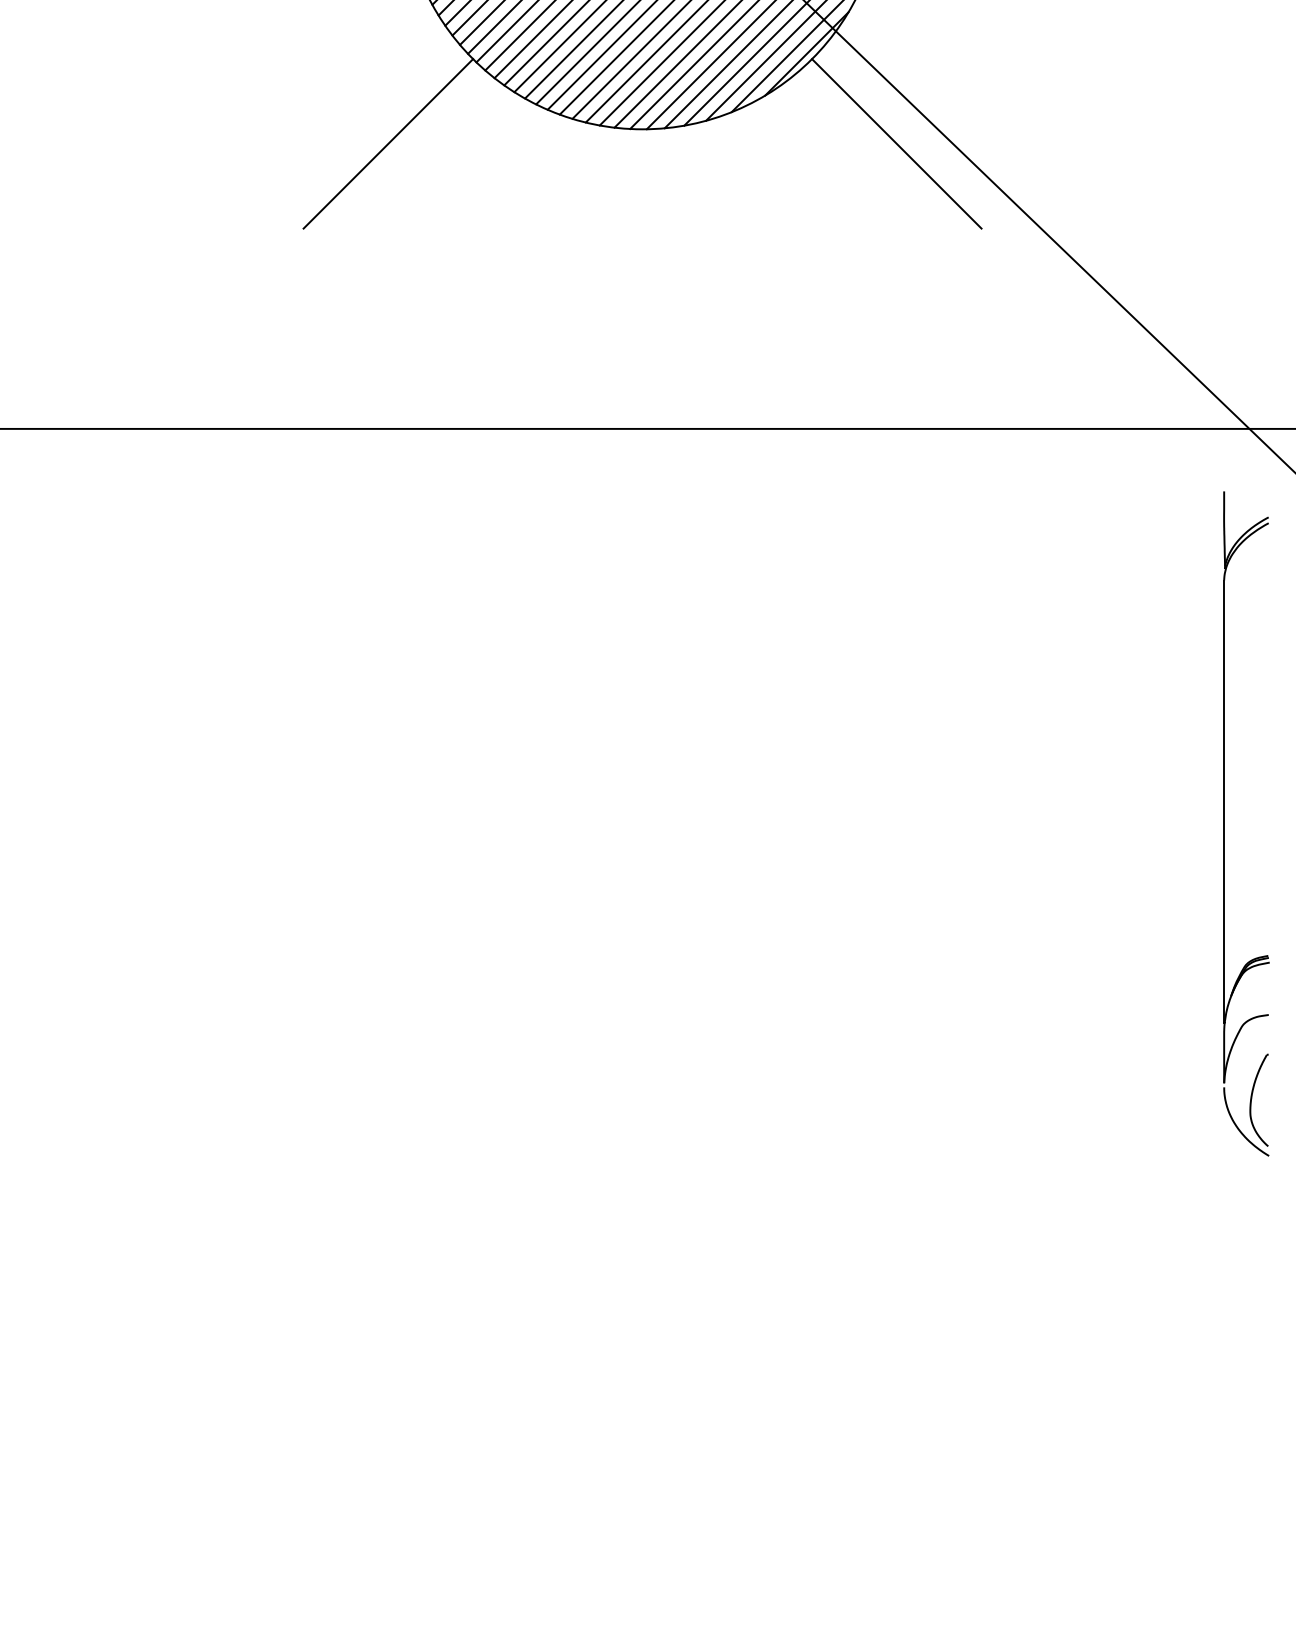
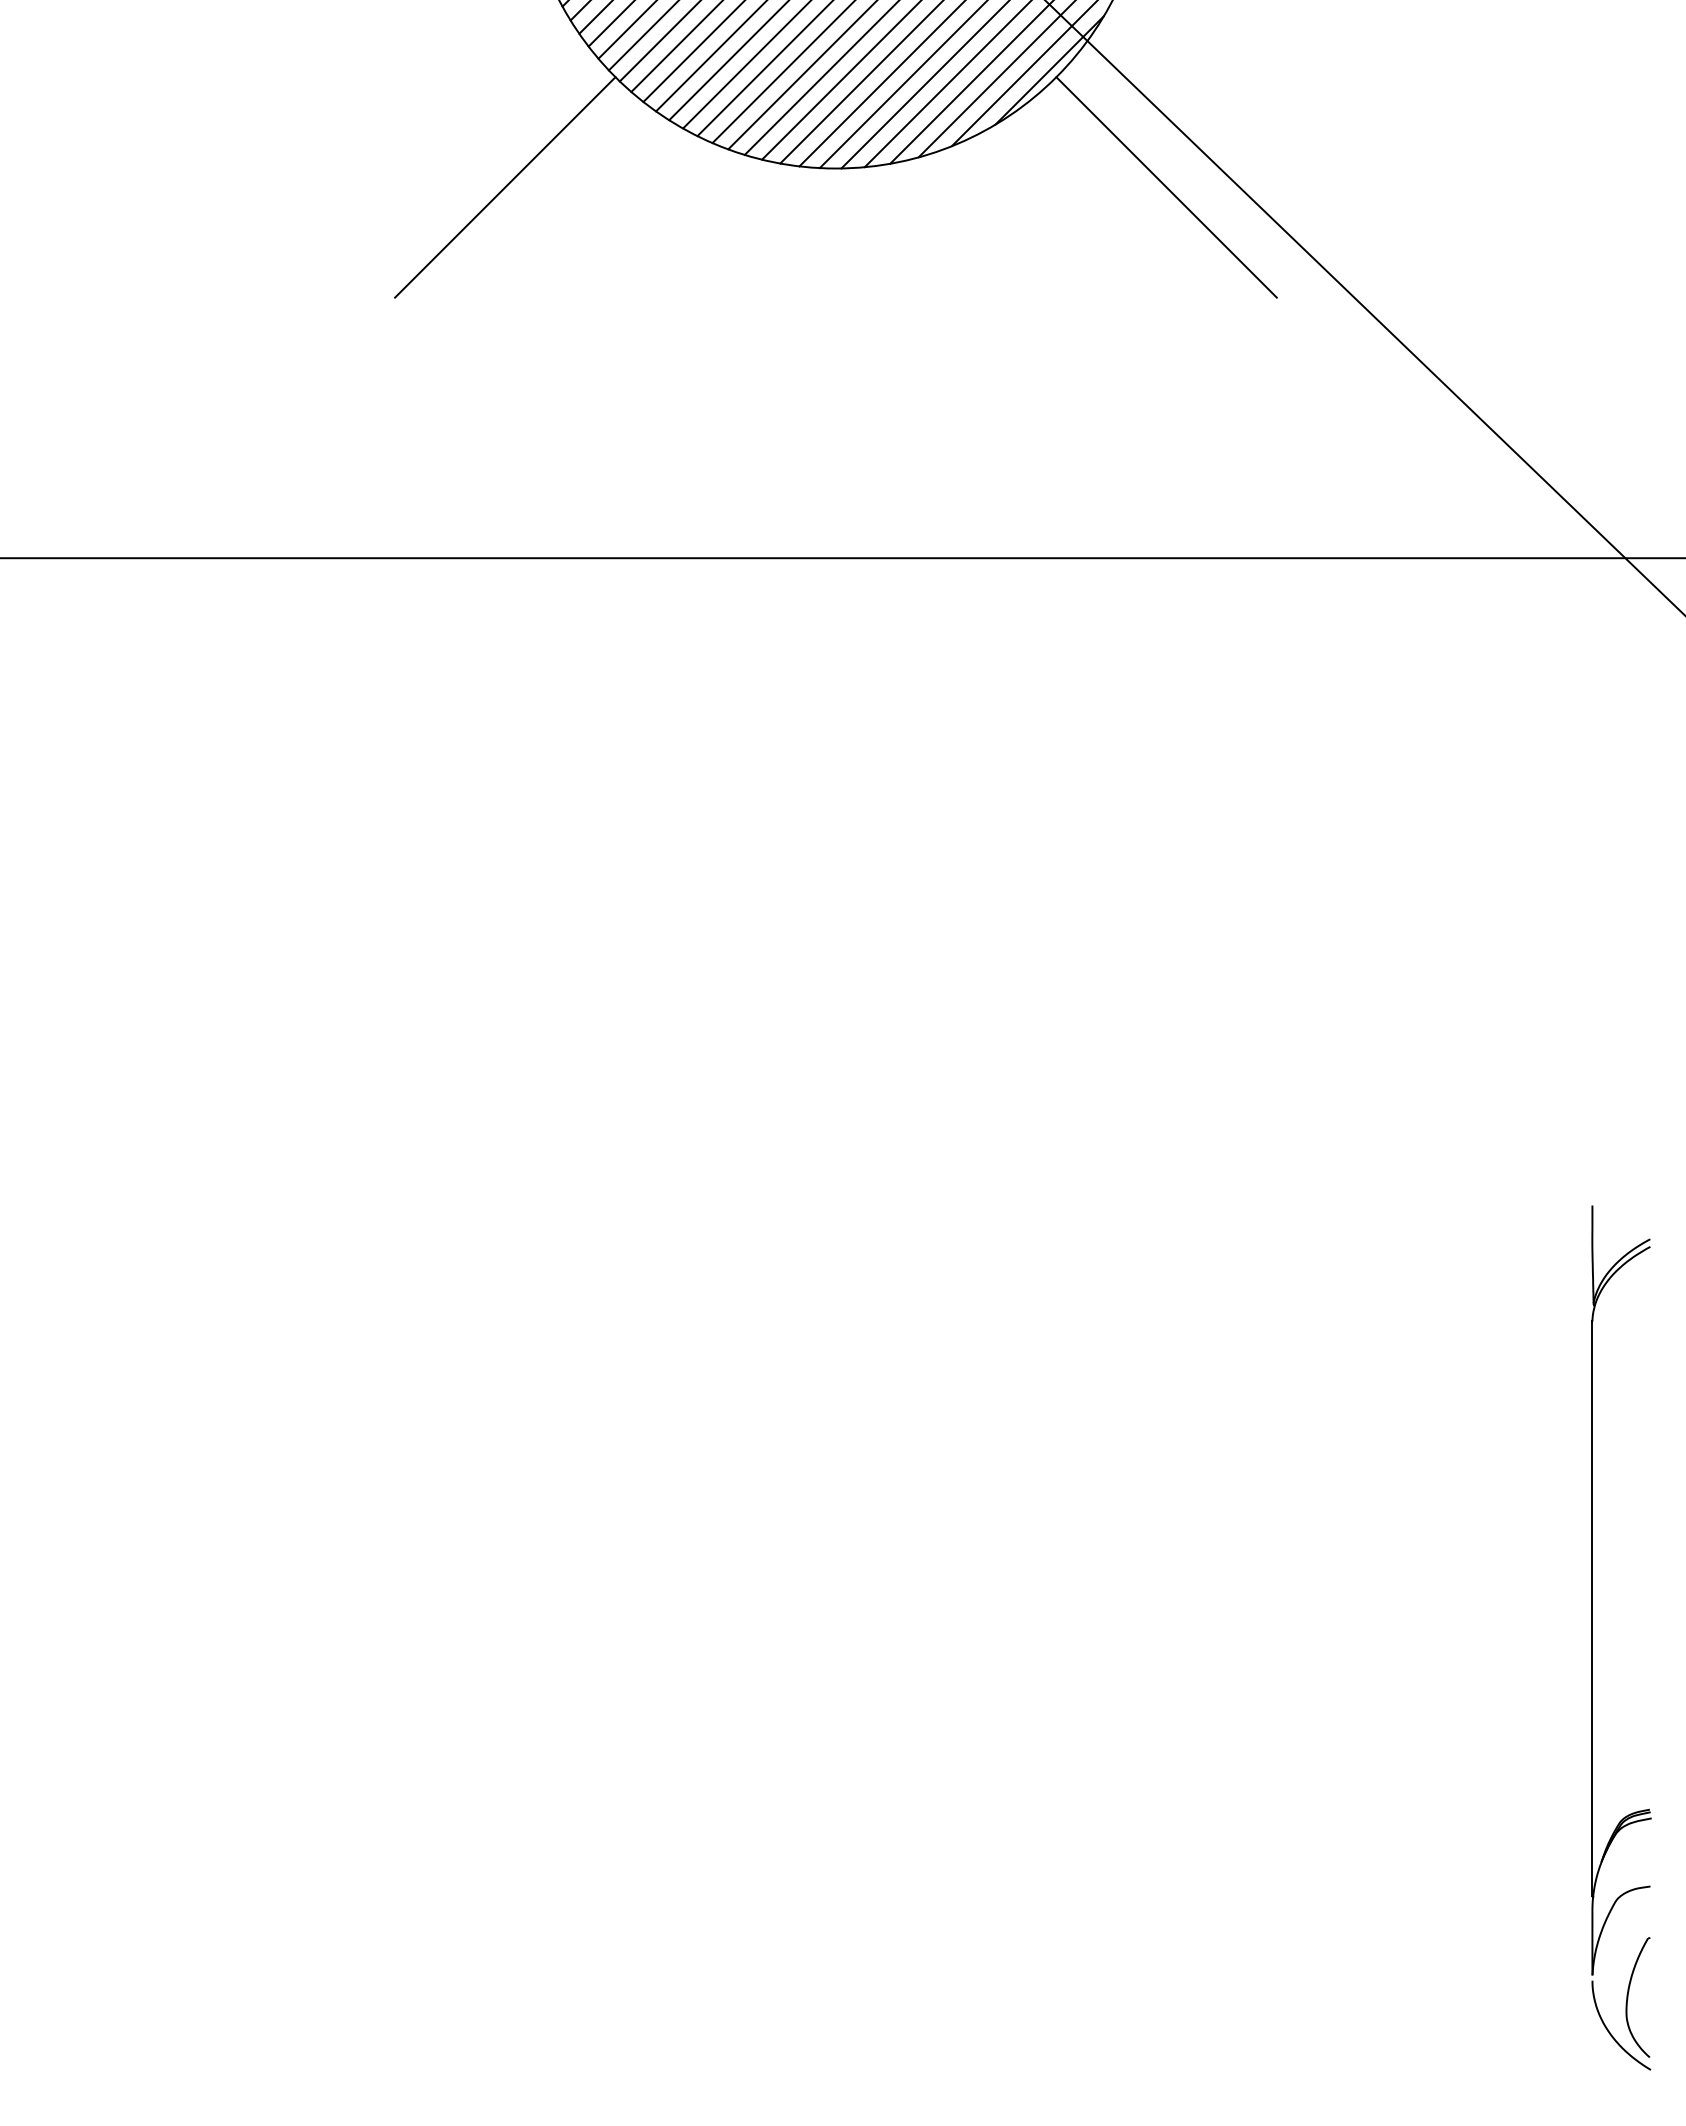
part: (1224, 823) -> (1592, 1637), moved

